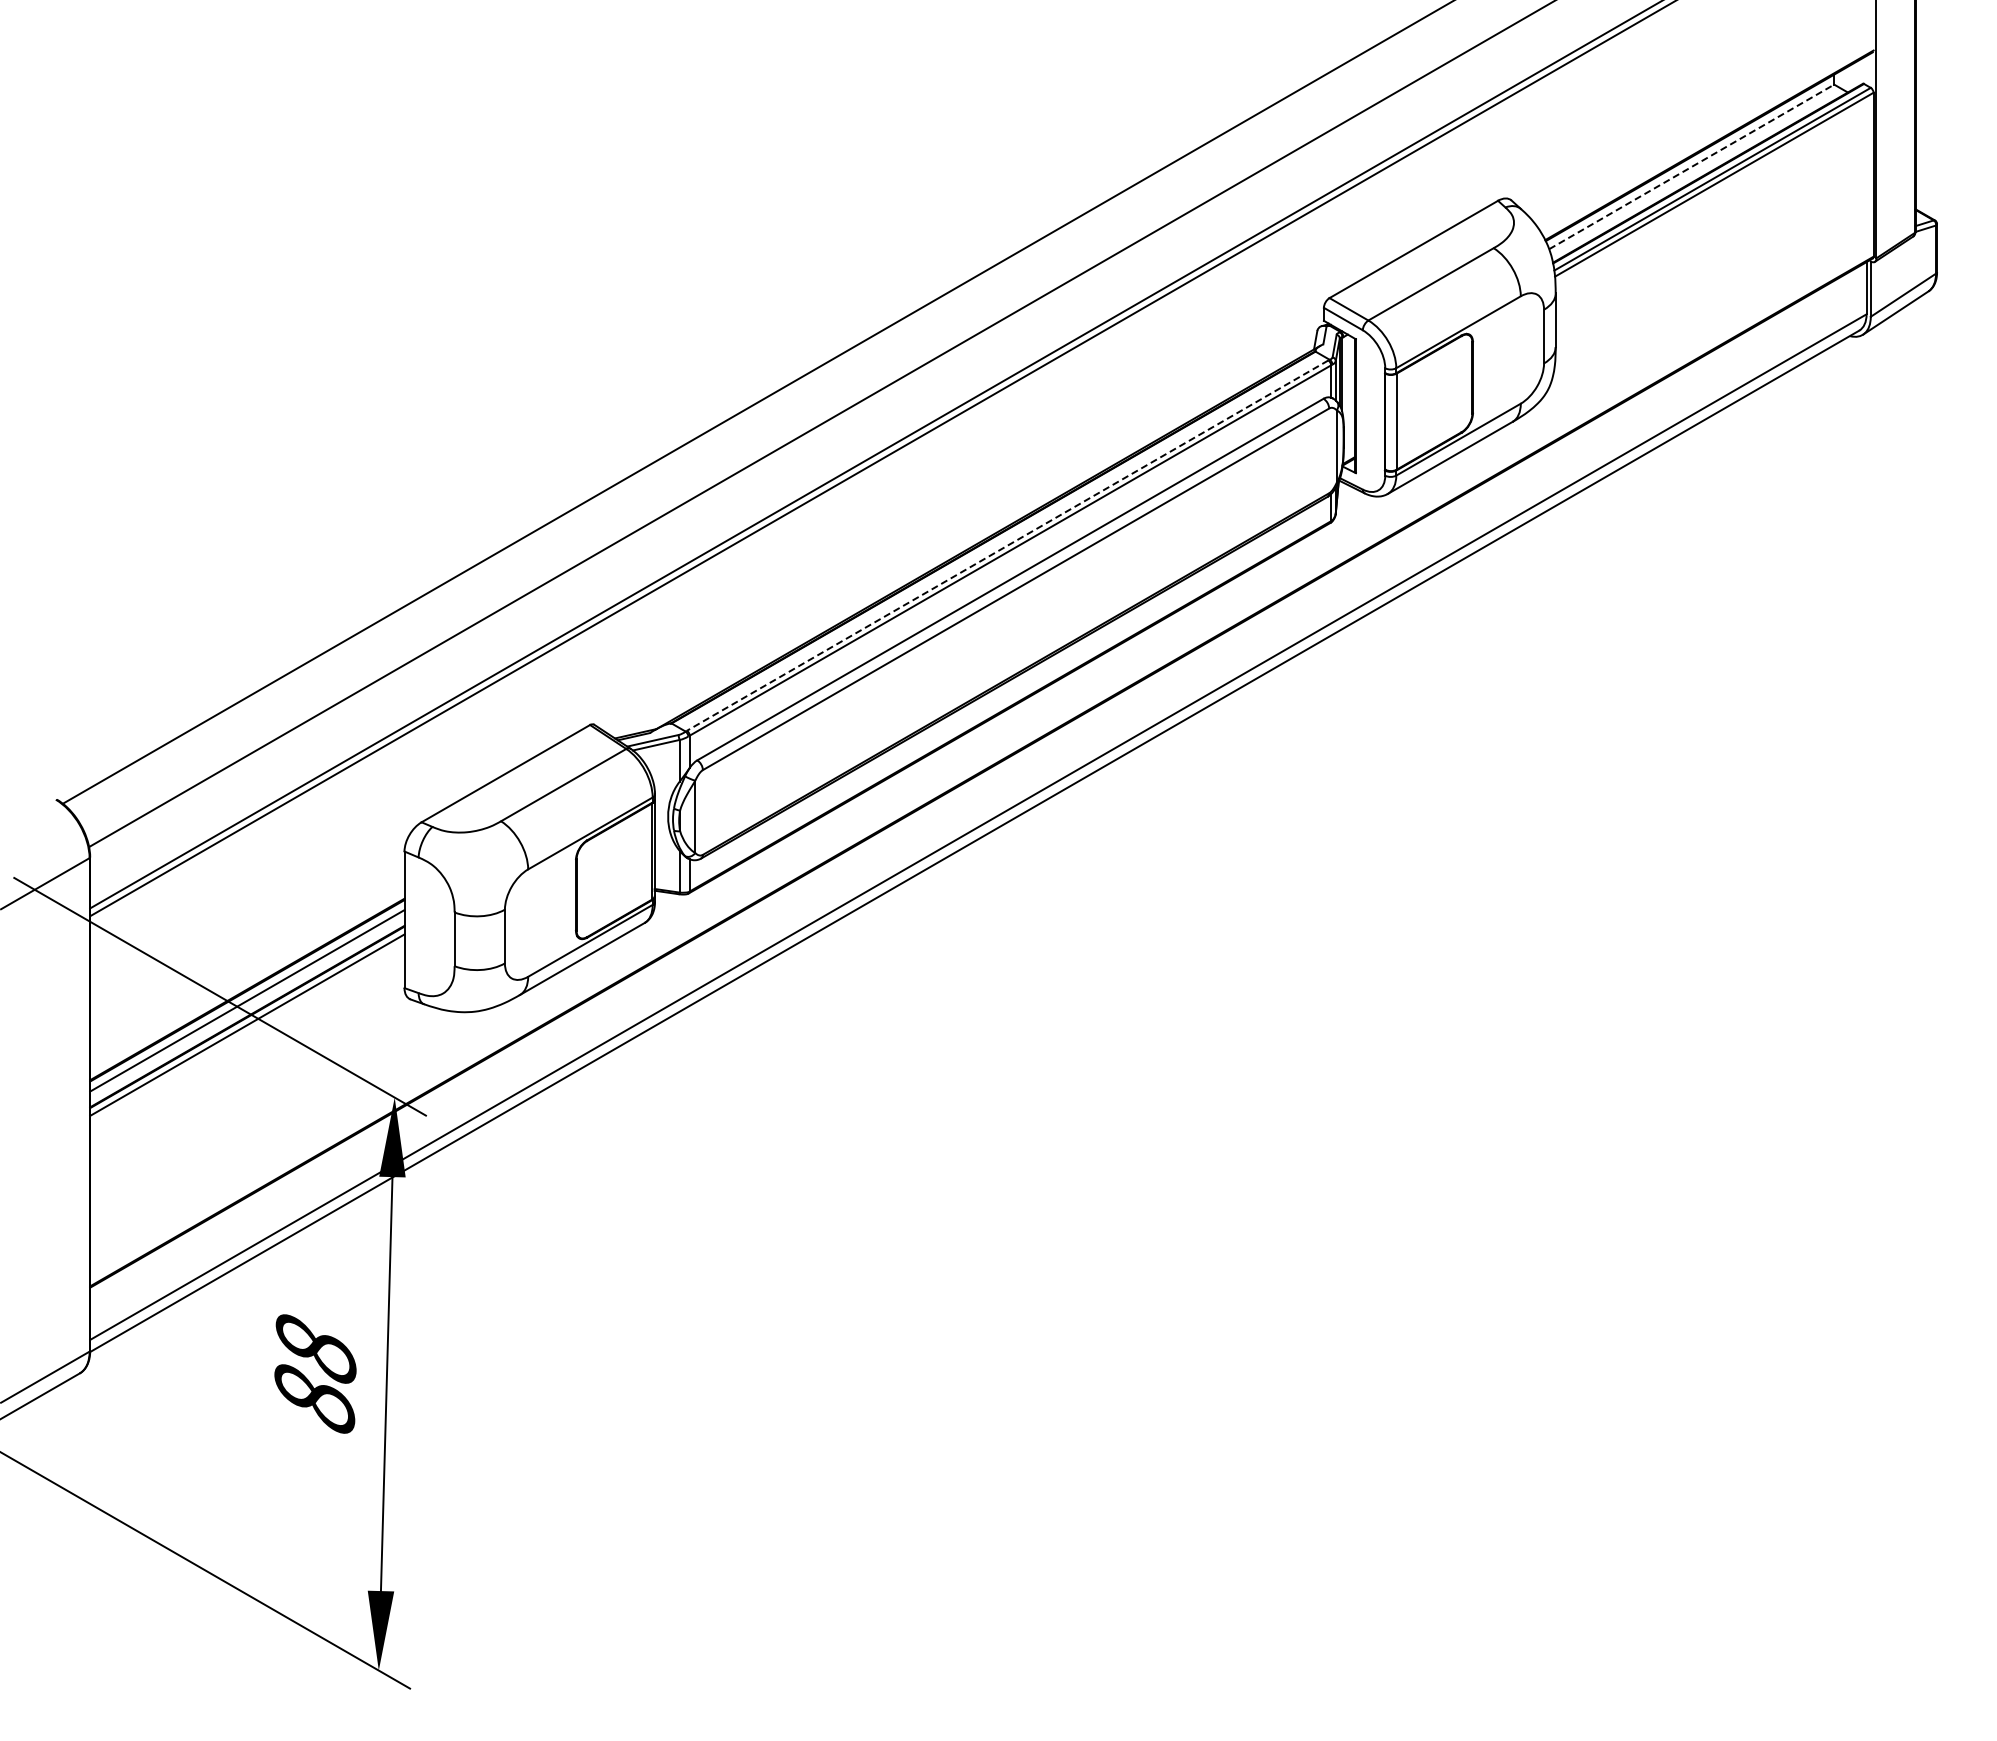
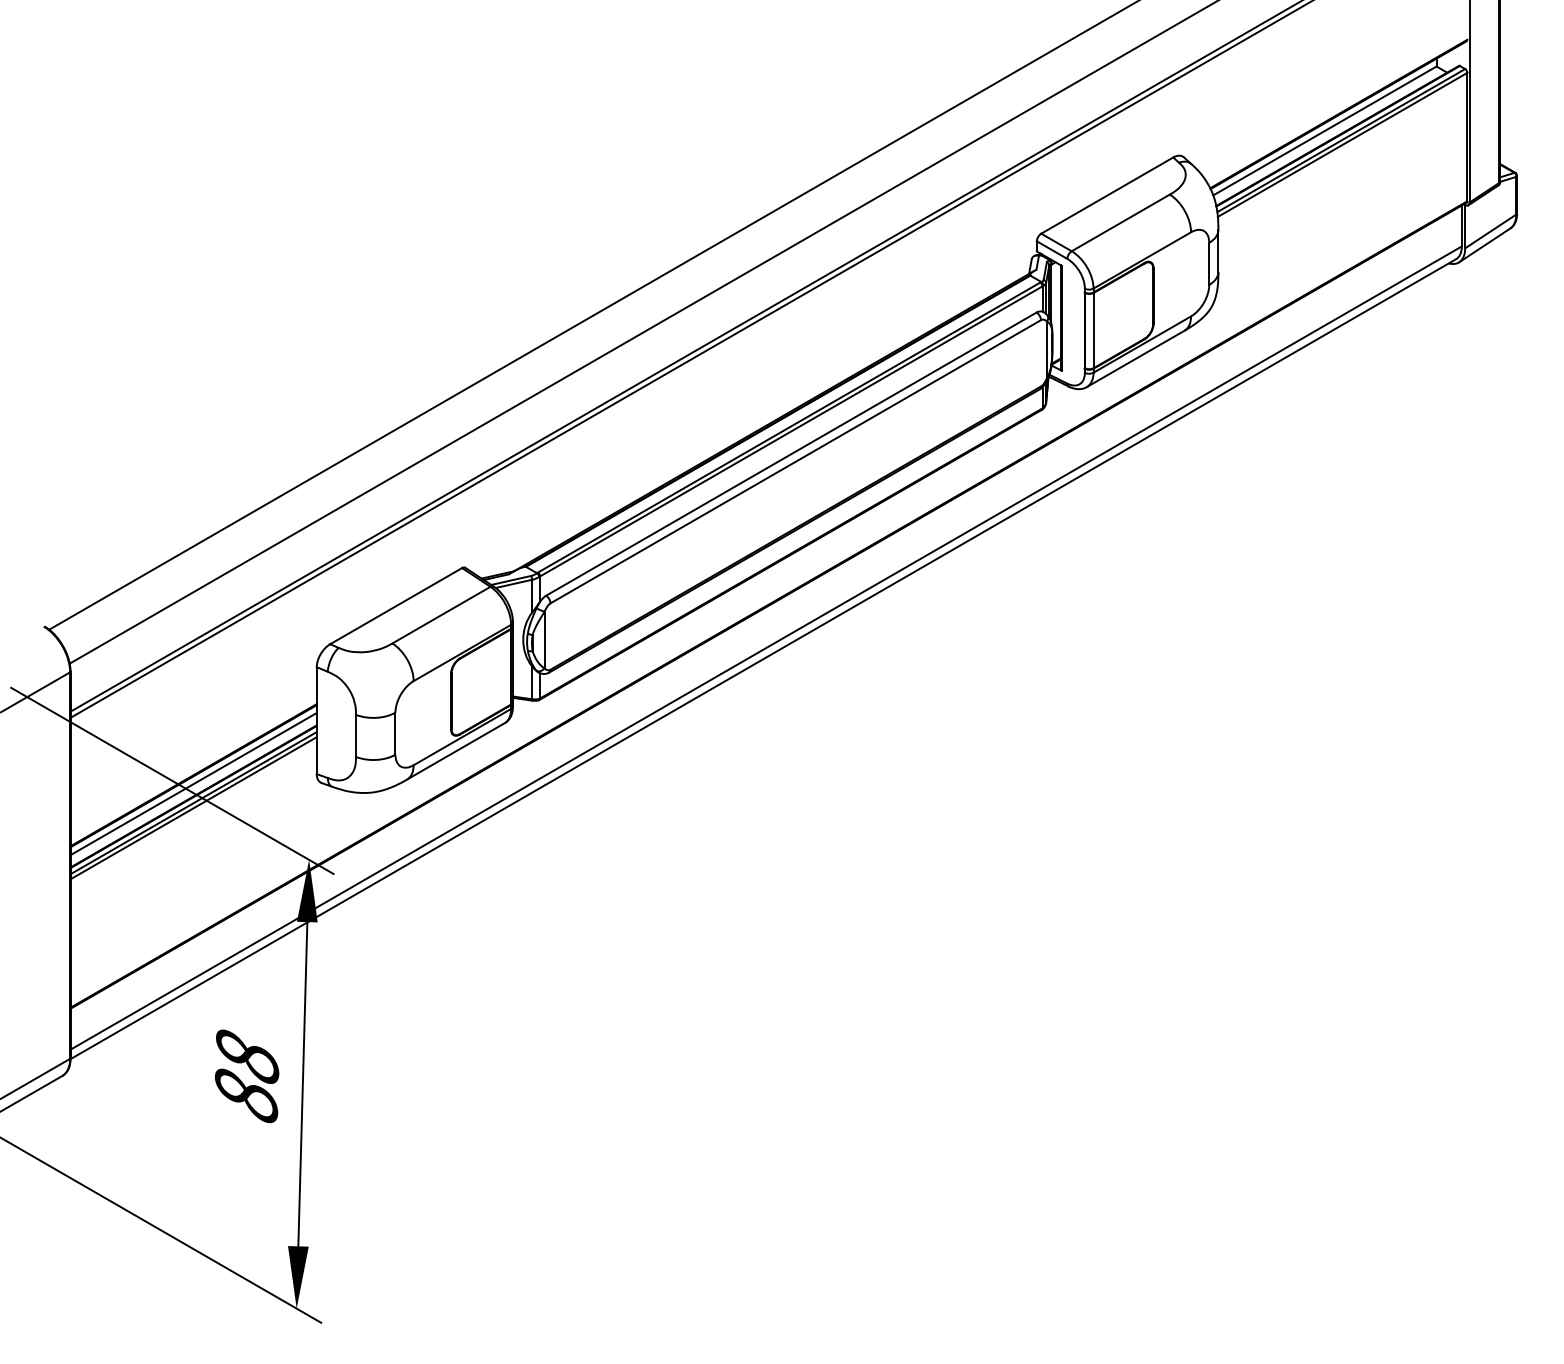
line: (1691, 166) -> (1324, 130), dashed -> solid
line: (1007, 545) -> (789, 427), dashed -> solid
line: (247, 1031) -> (193, 808), added

